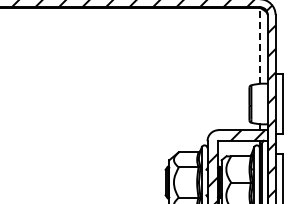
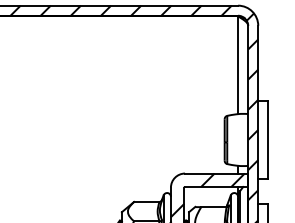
line: (259, 45) -> (237, 64), dashed -> solid

